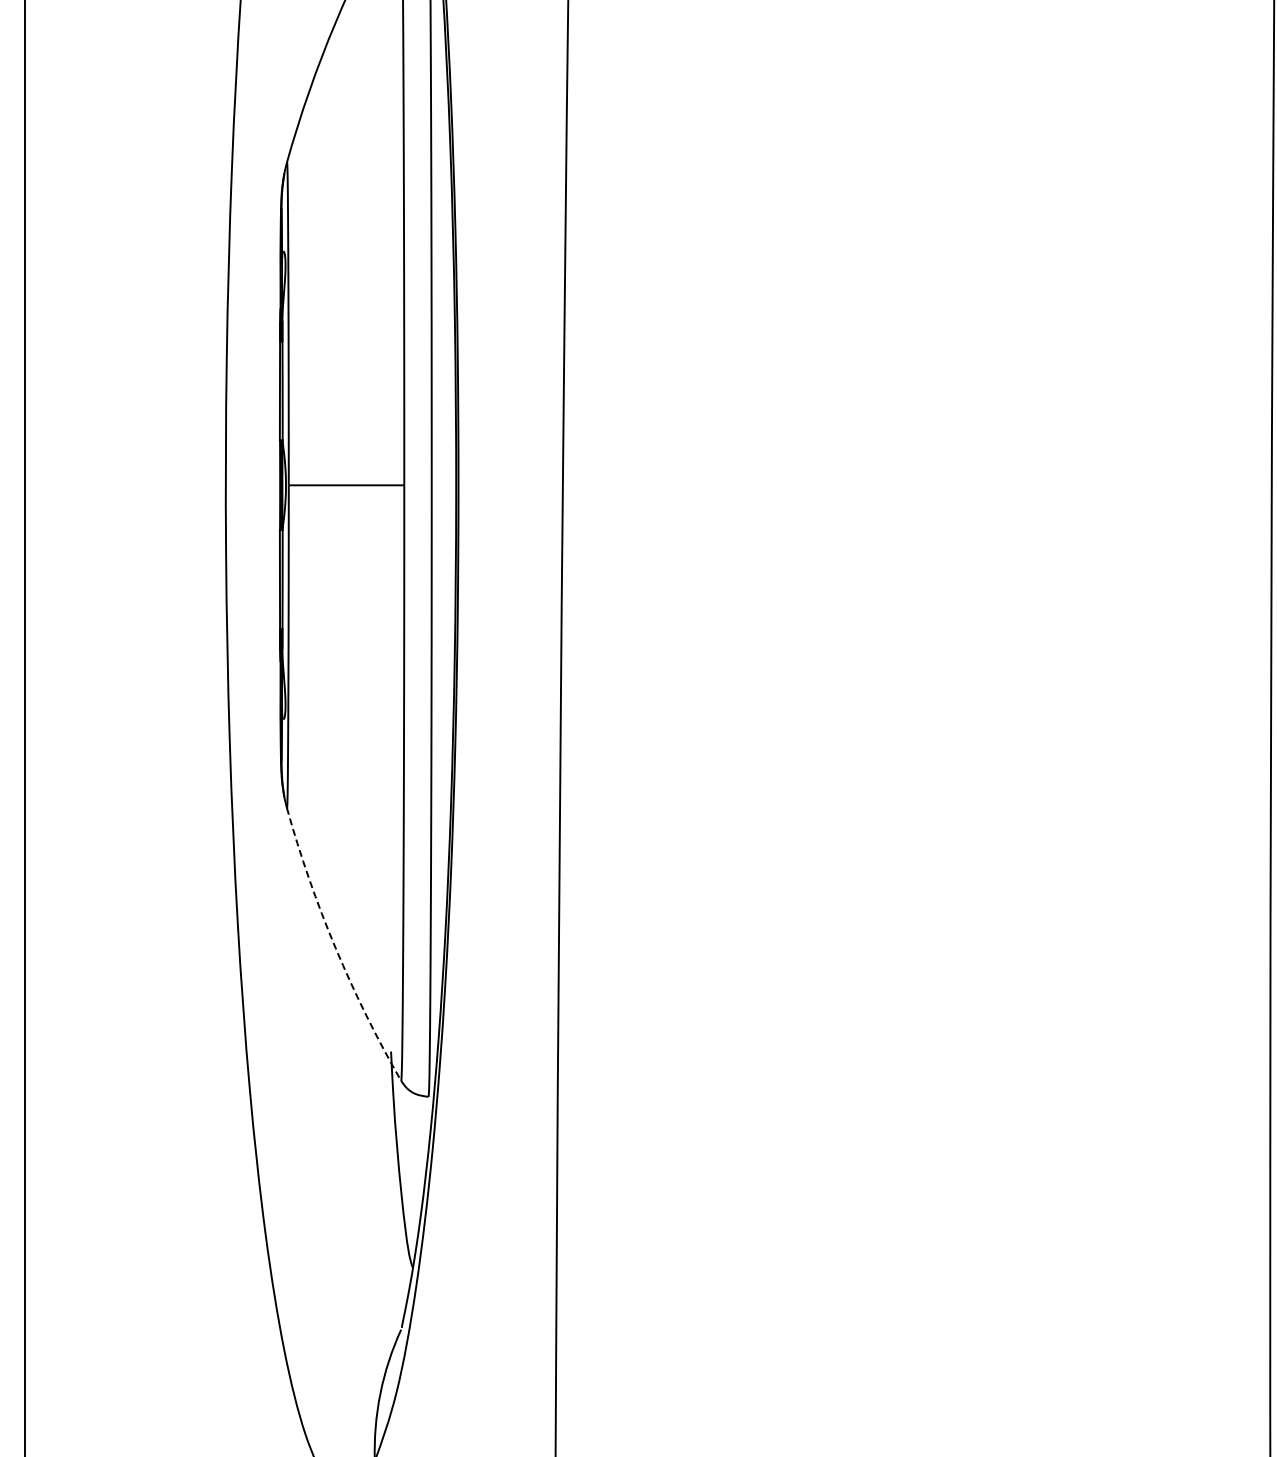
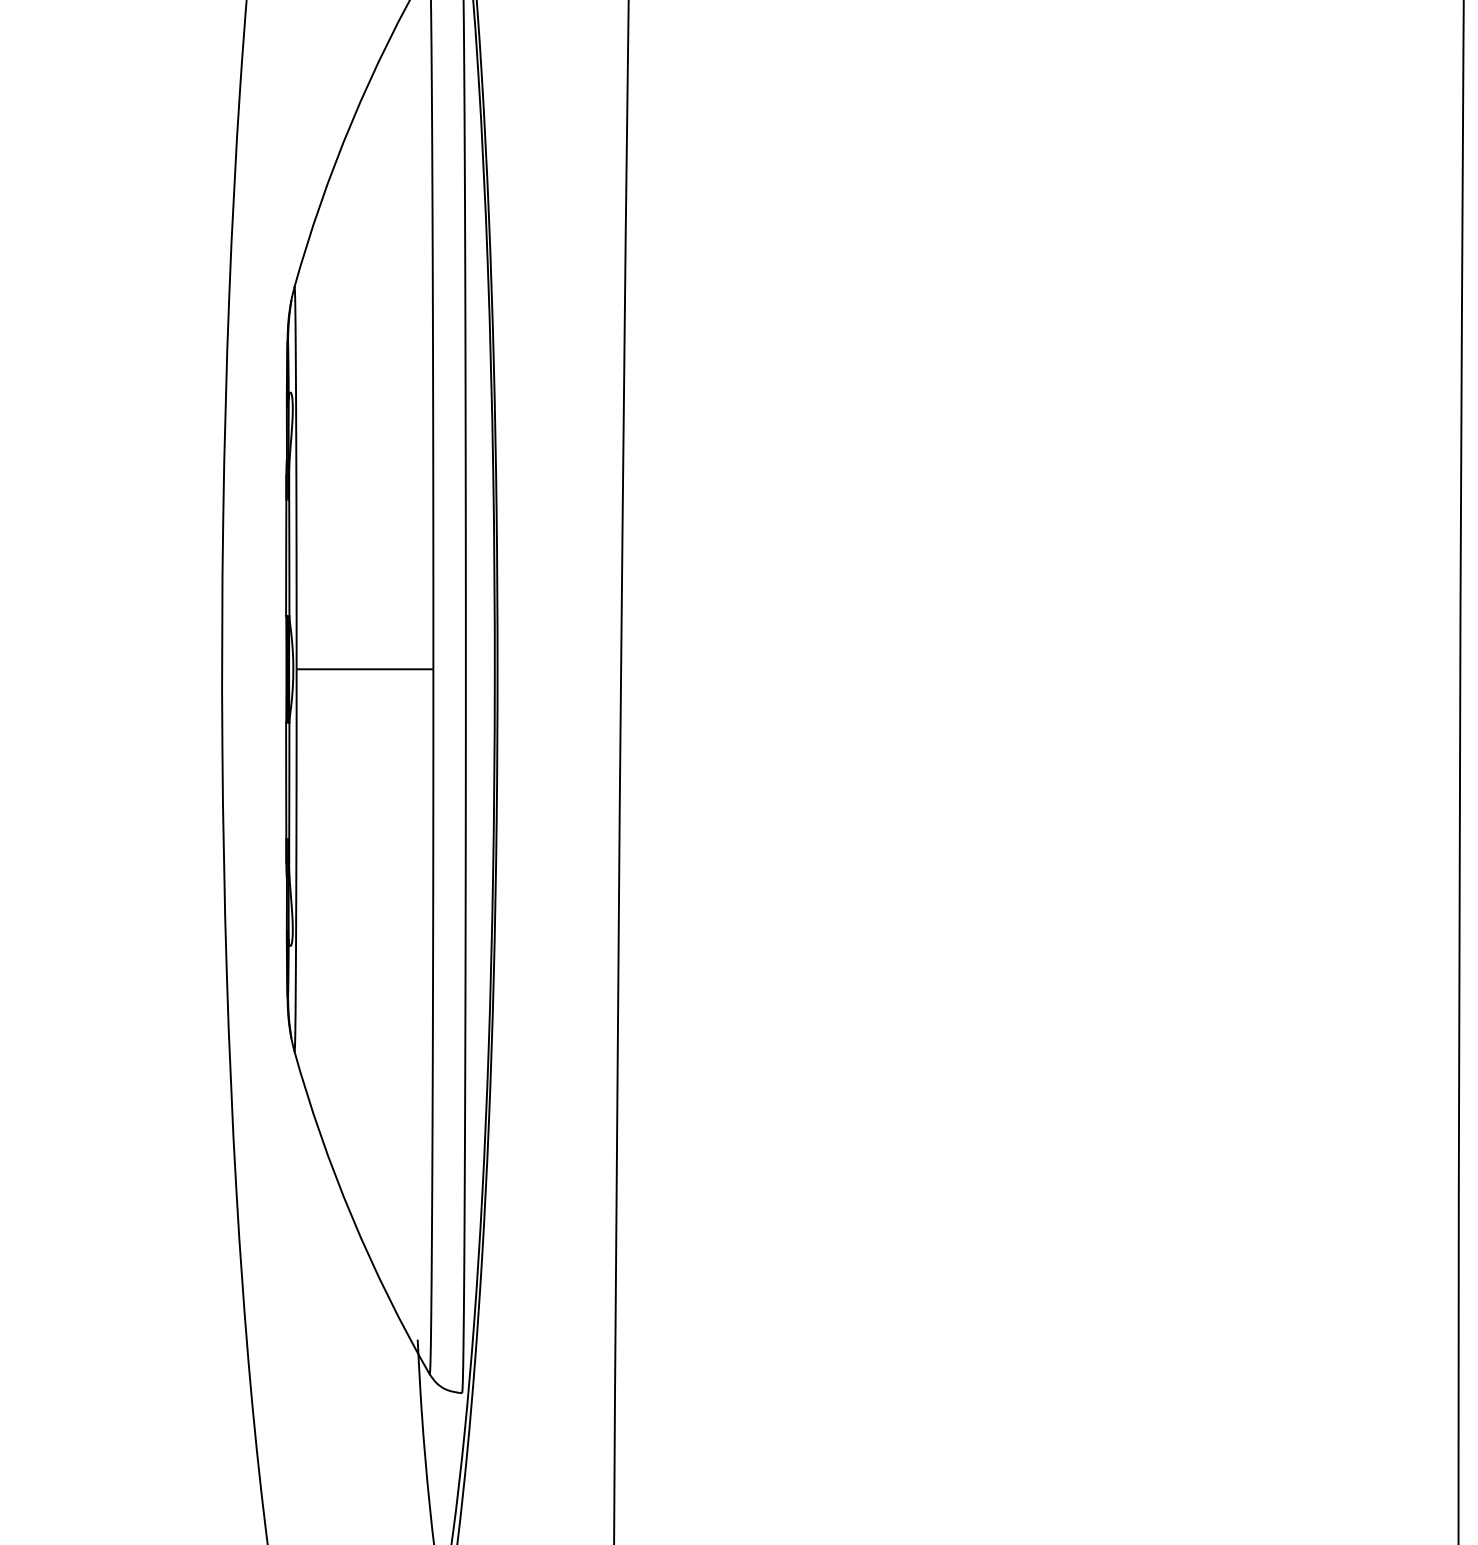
arc: (335, 948) -> (351, 1217), dashed -> solid

